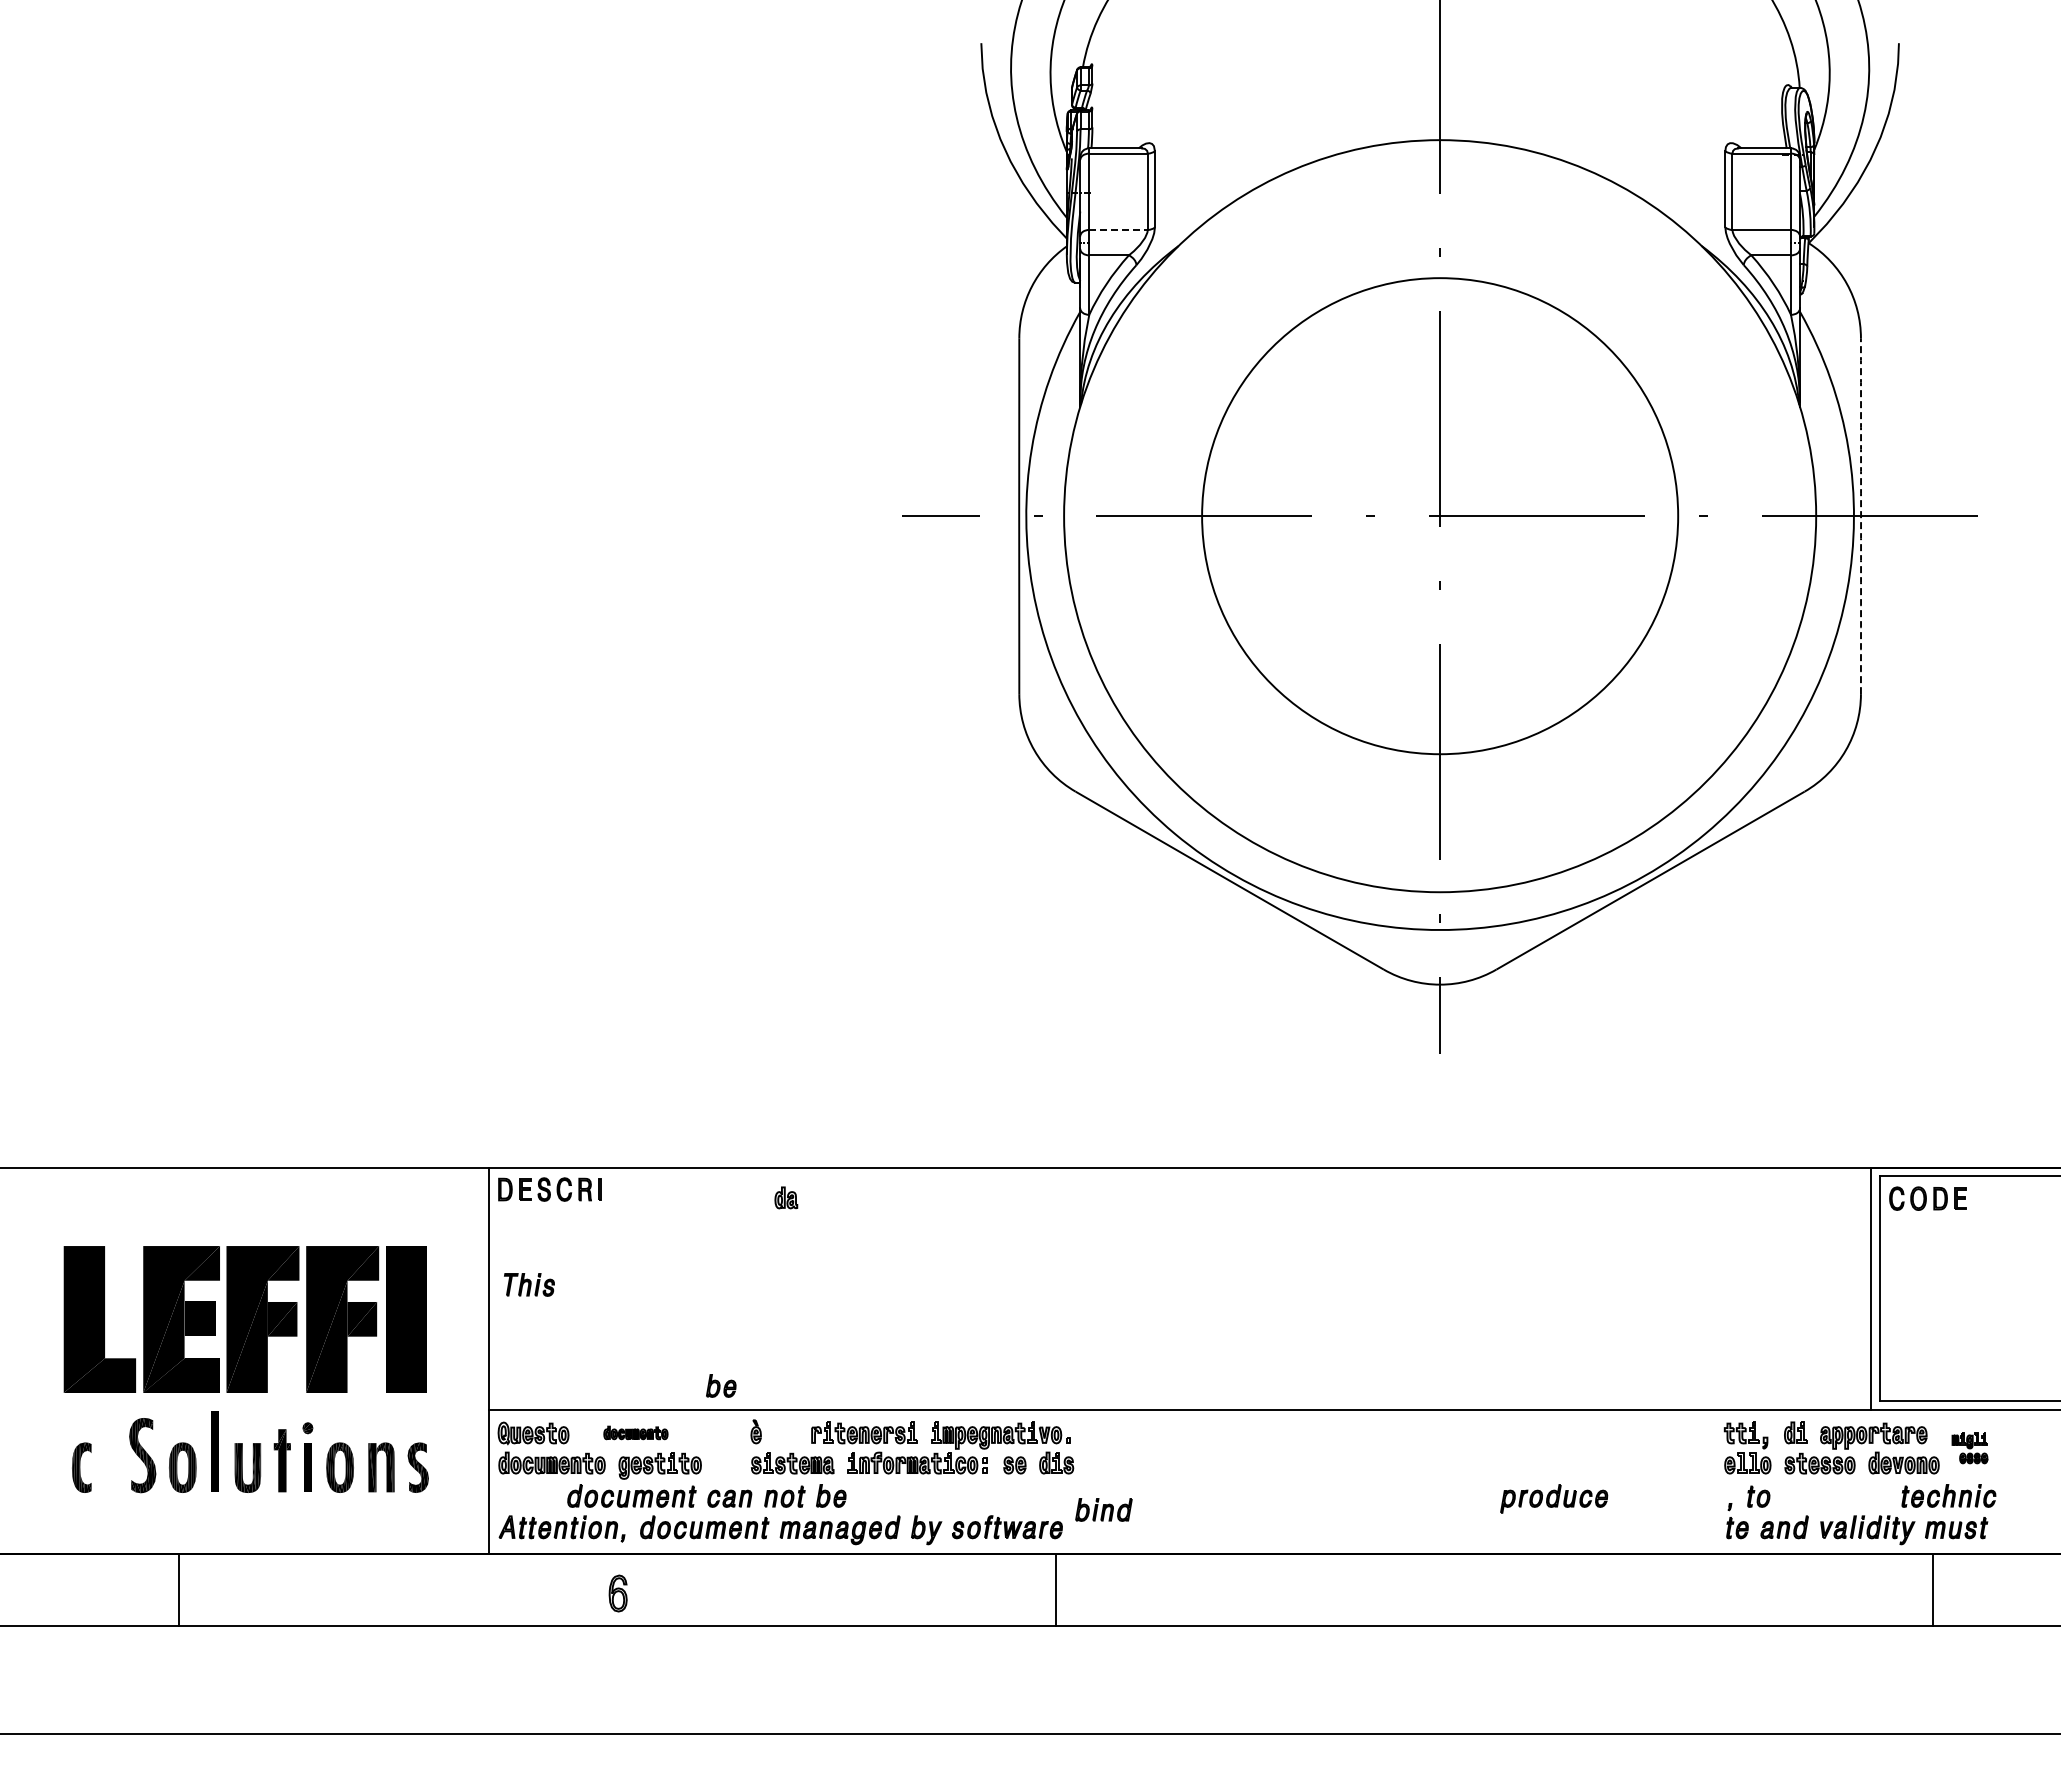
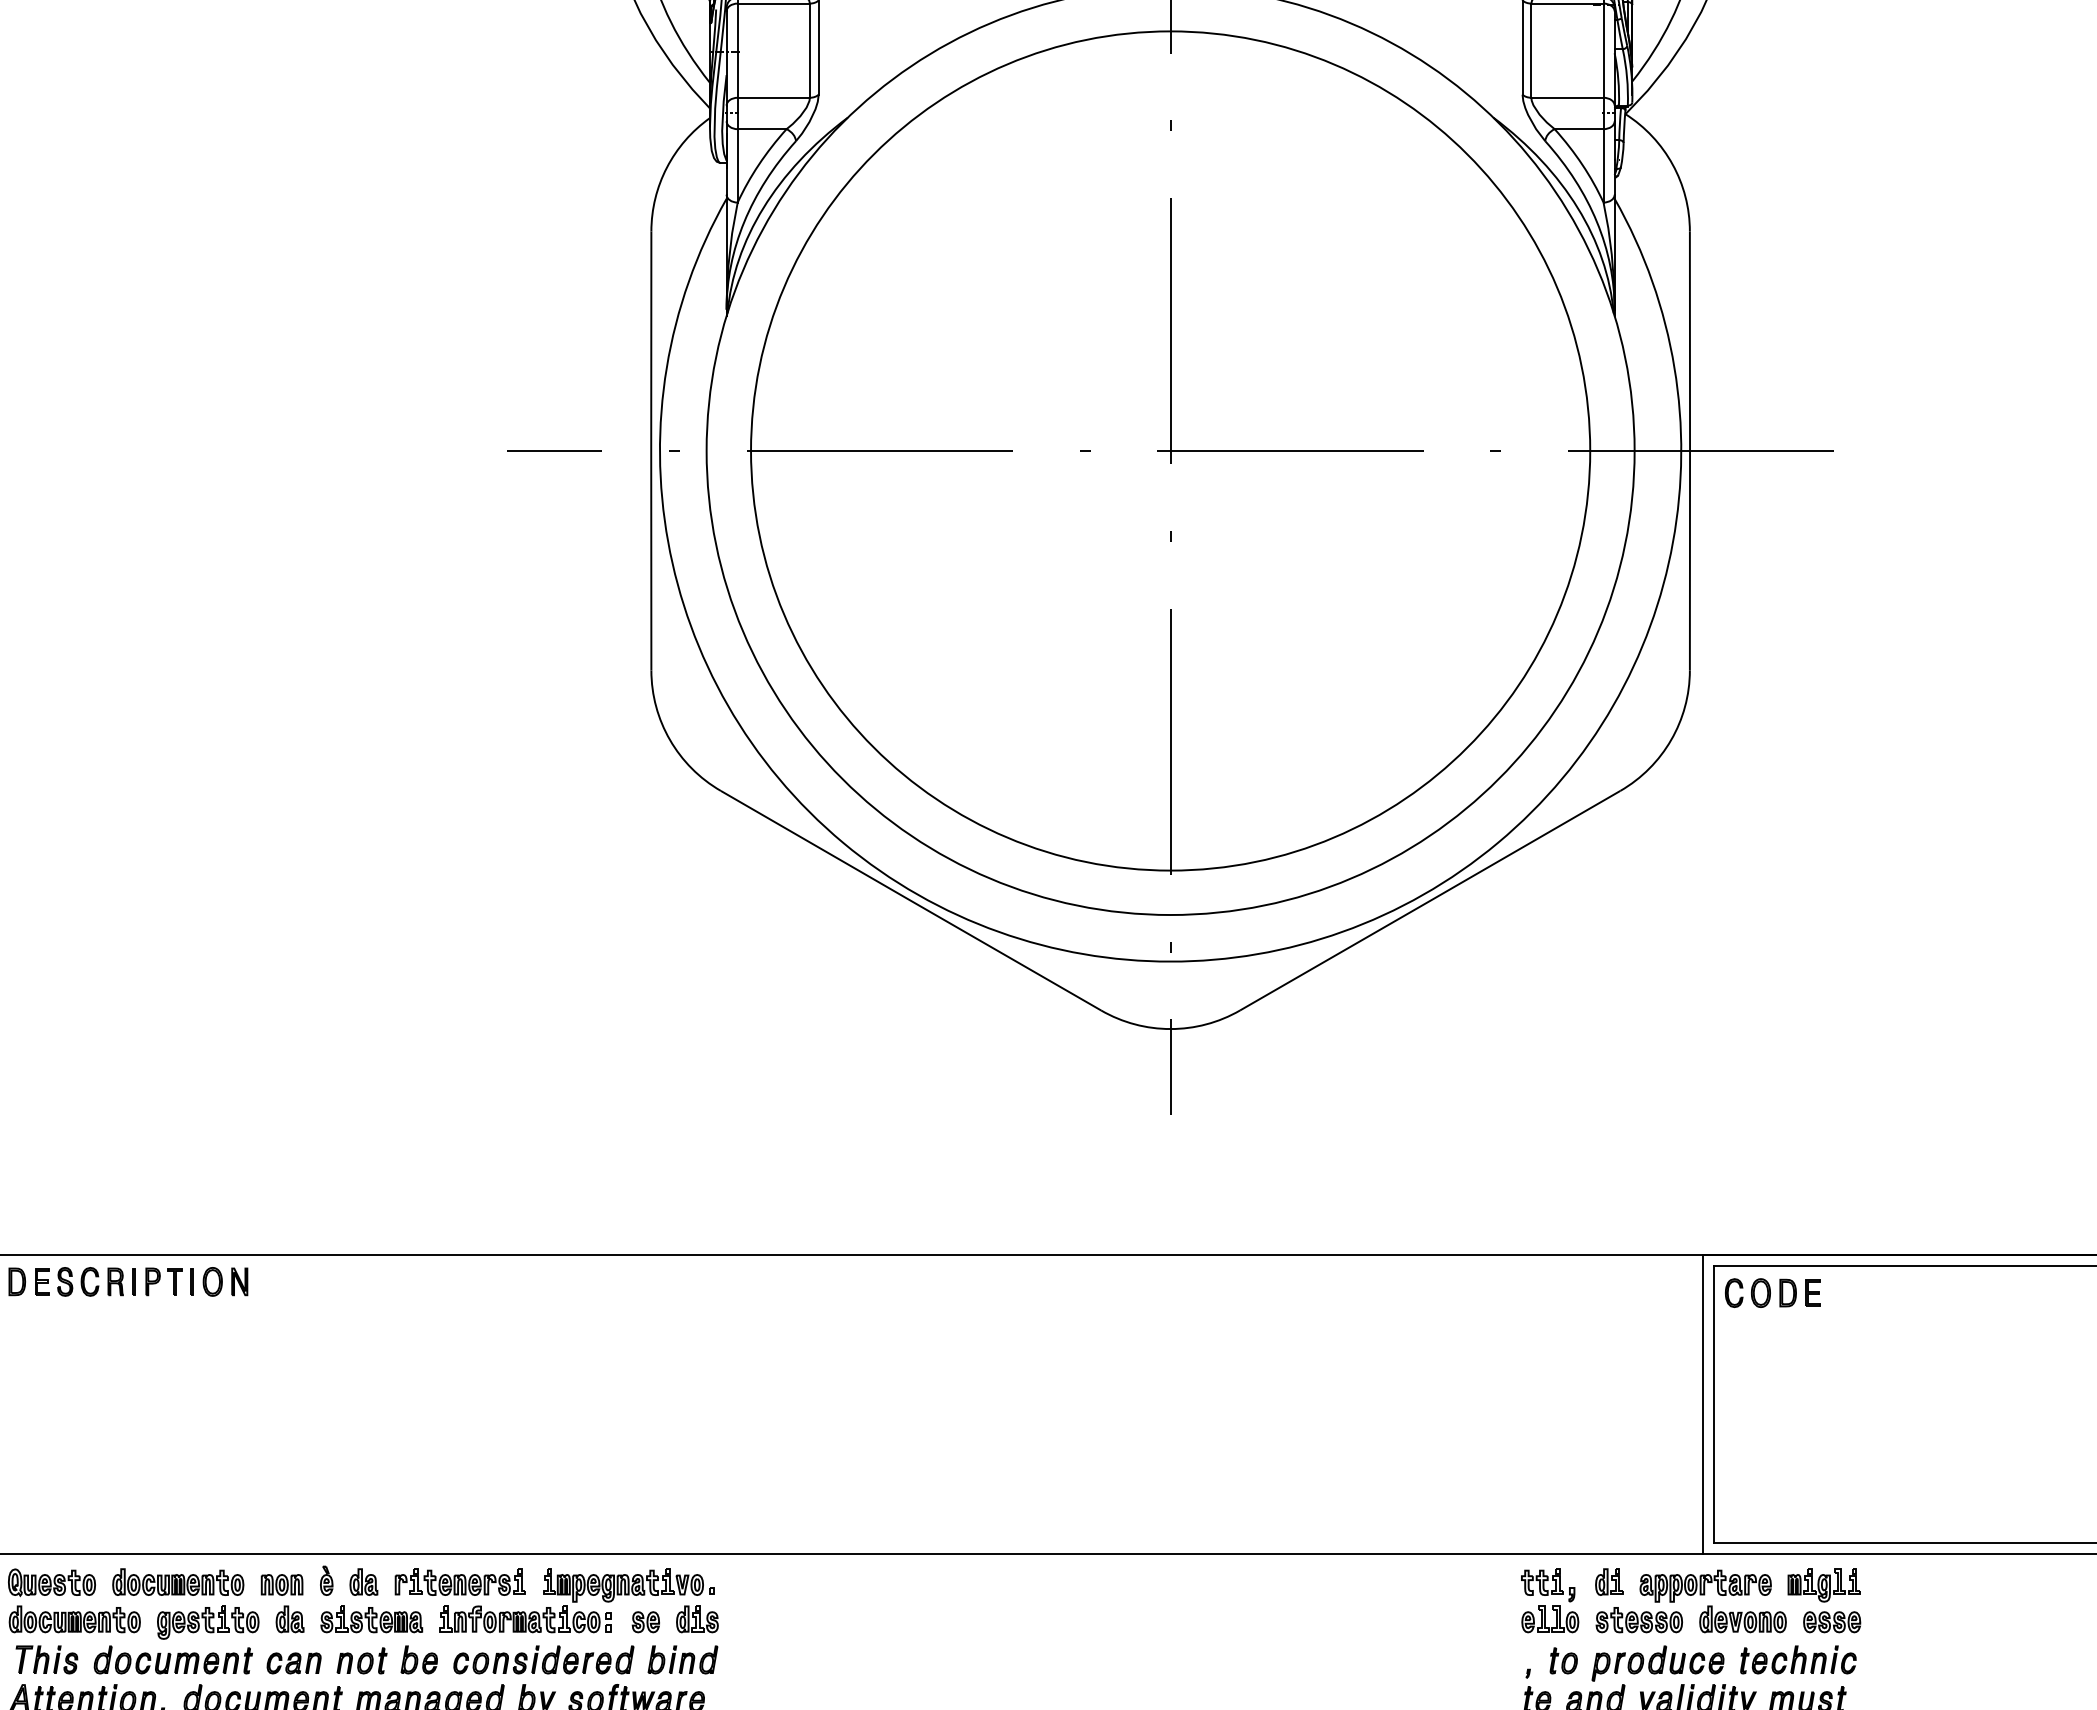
line: (1119, 229) -> (774, 97), dashed -> solid
circle: (1440, 516) -> (1171, 451), size x1.43
arc: (1861, 516) -> (1690, 451), dashed -> solid
part: (650, 1189) -> (196, 1281), added
part: (786, 1197) -> (364, 1581), moved
part: (529, 1284) -> (46, 1659), moved
part: (721, 1385) -> (283, 1523), removed
part: (635, 1432) -> (177, 1581), size x1.67
part: (1969, 1447) -> (1823, 1600), size x1.67
part: (720, 1450) -> (282, 1603), added
part: (931, 1495) -> (543, 1659), added
part: (1554, 1498) -> (1658, 1663), moved
part: (1103, 1509) -> (682, 1659), moved

